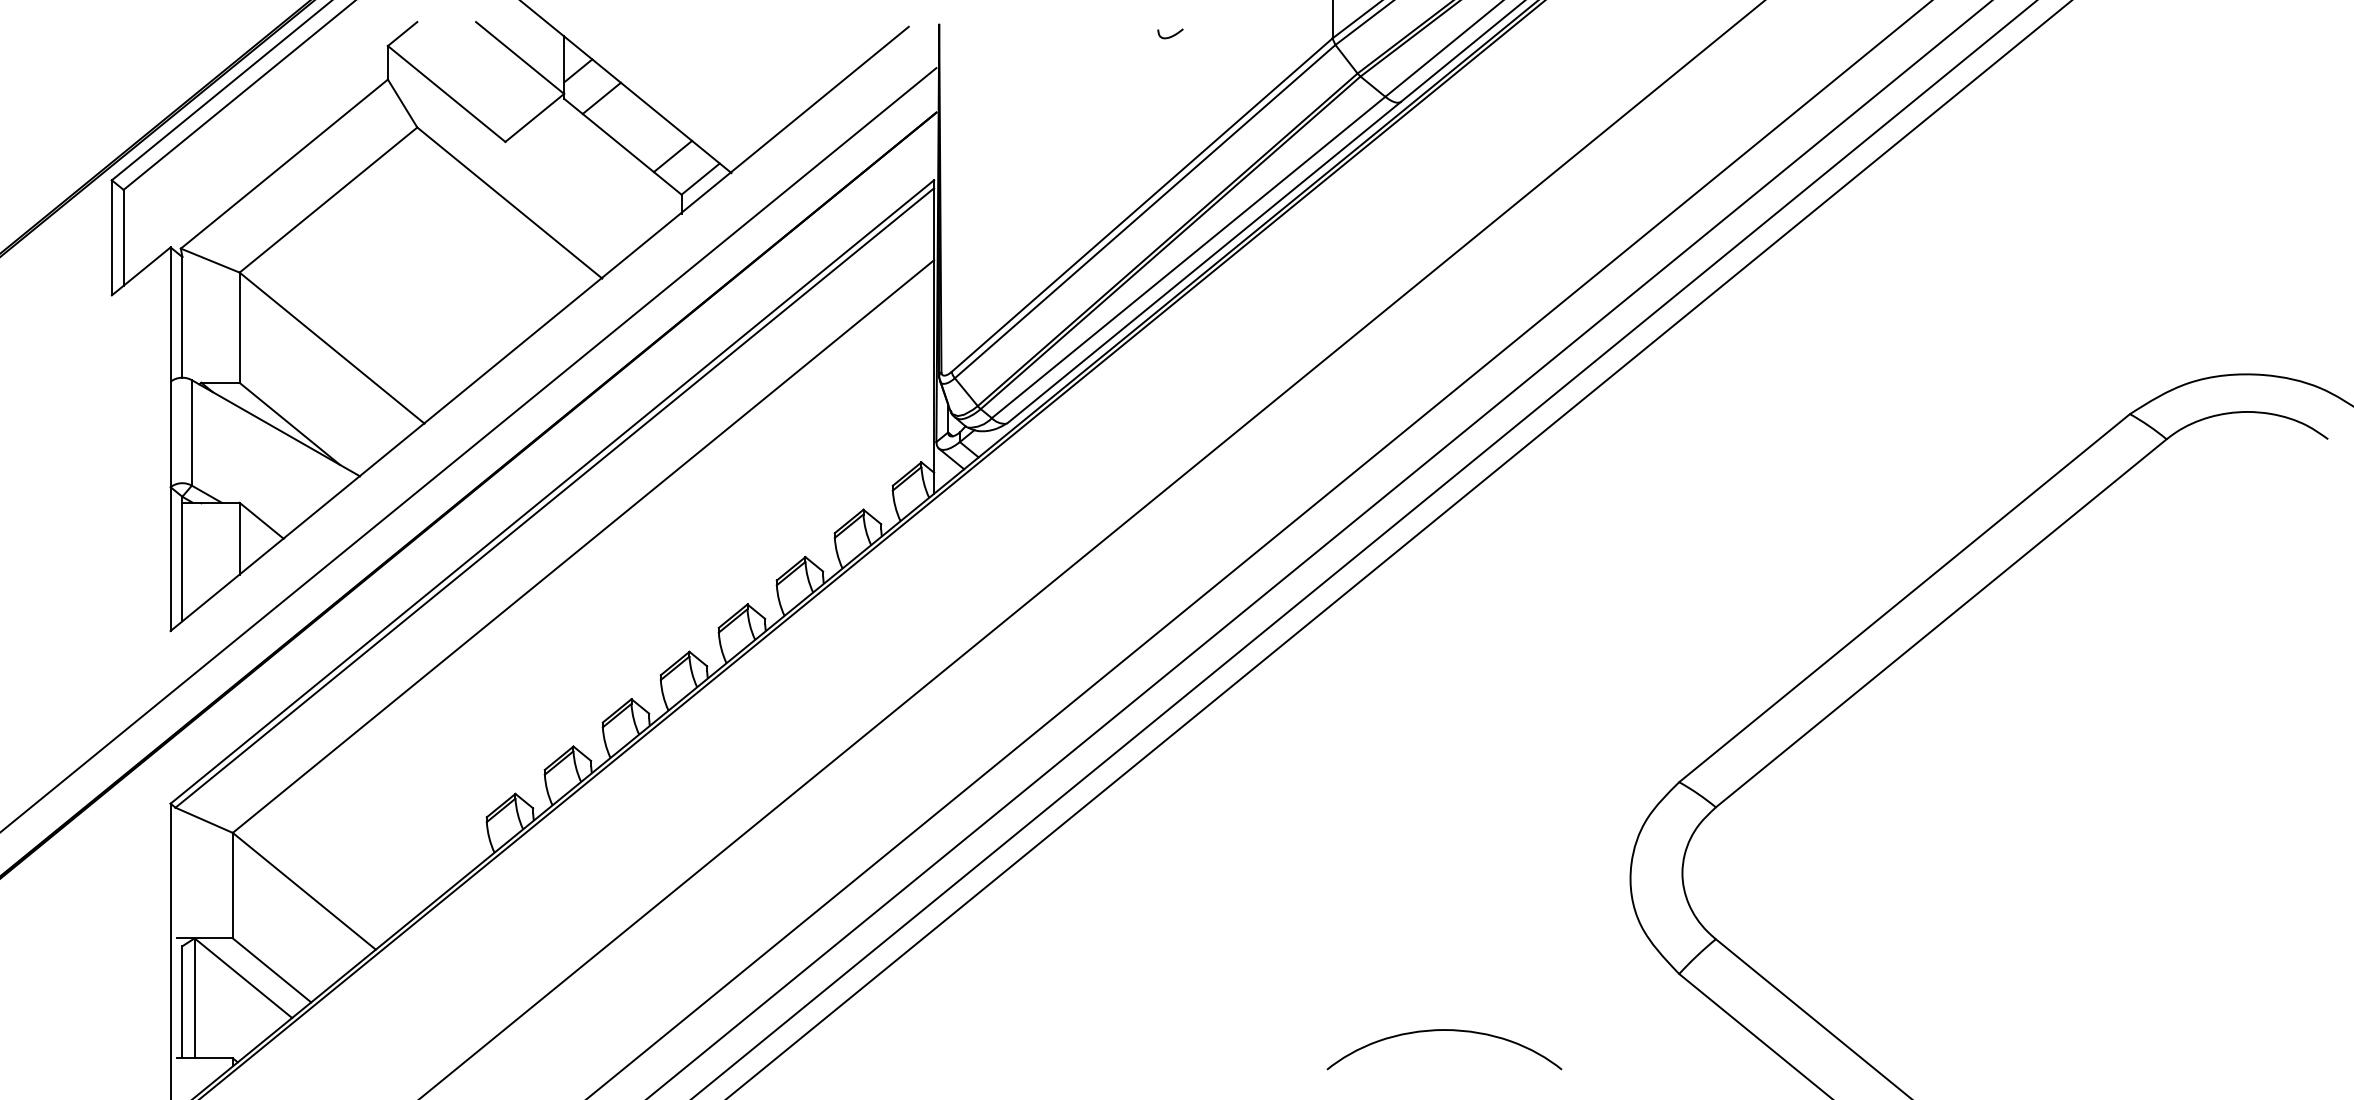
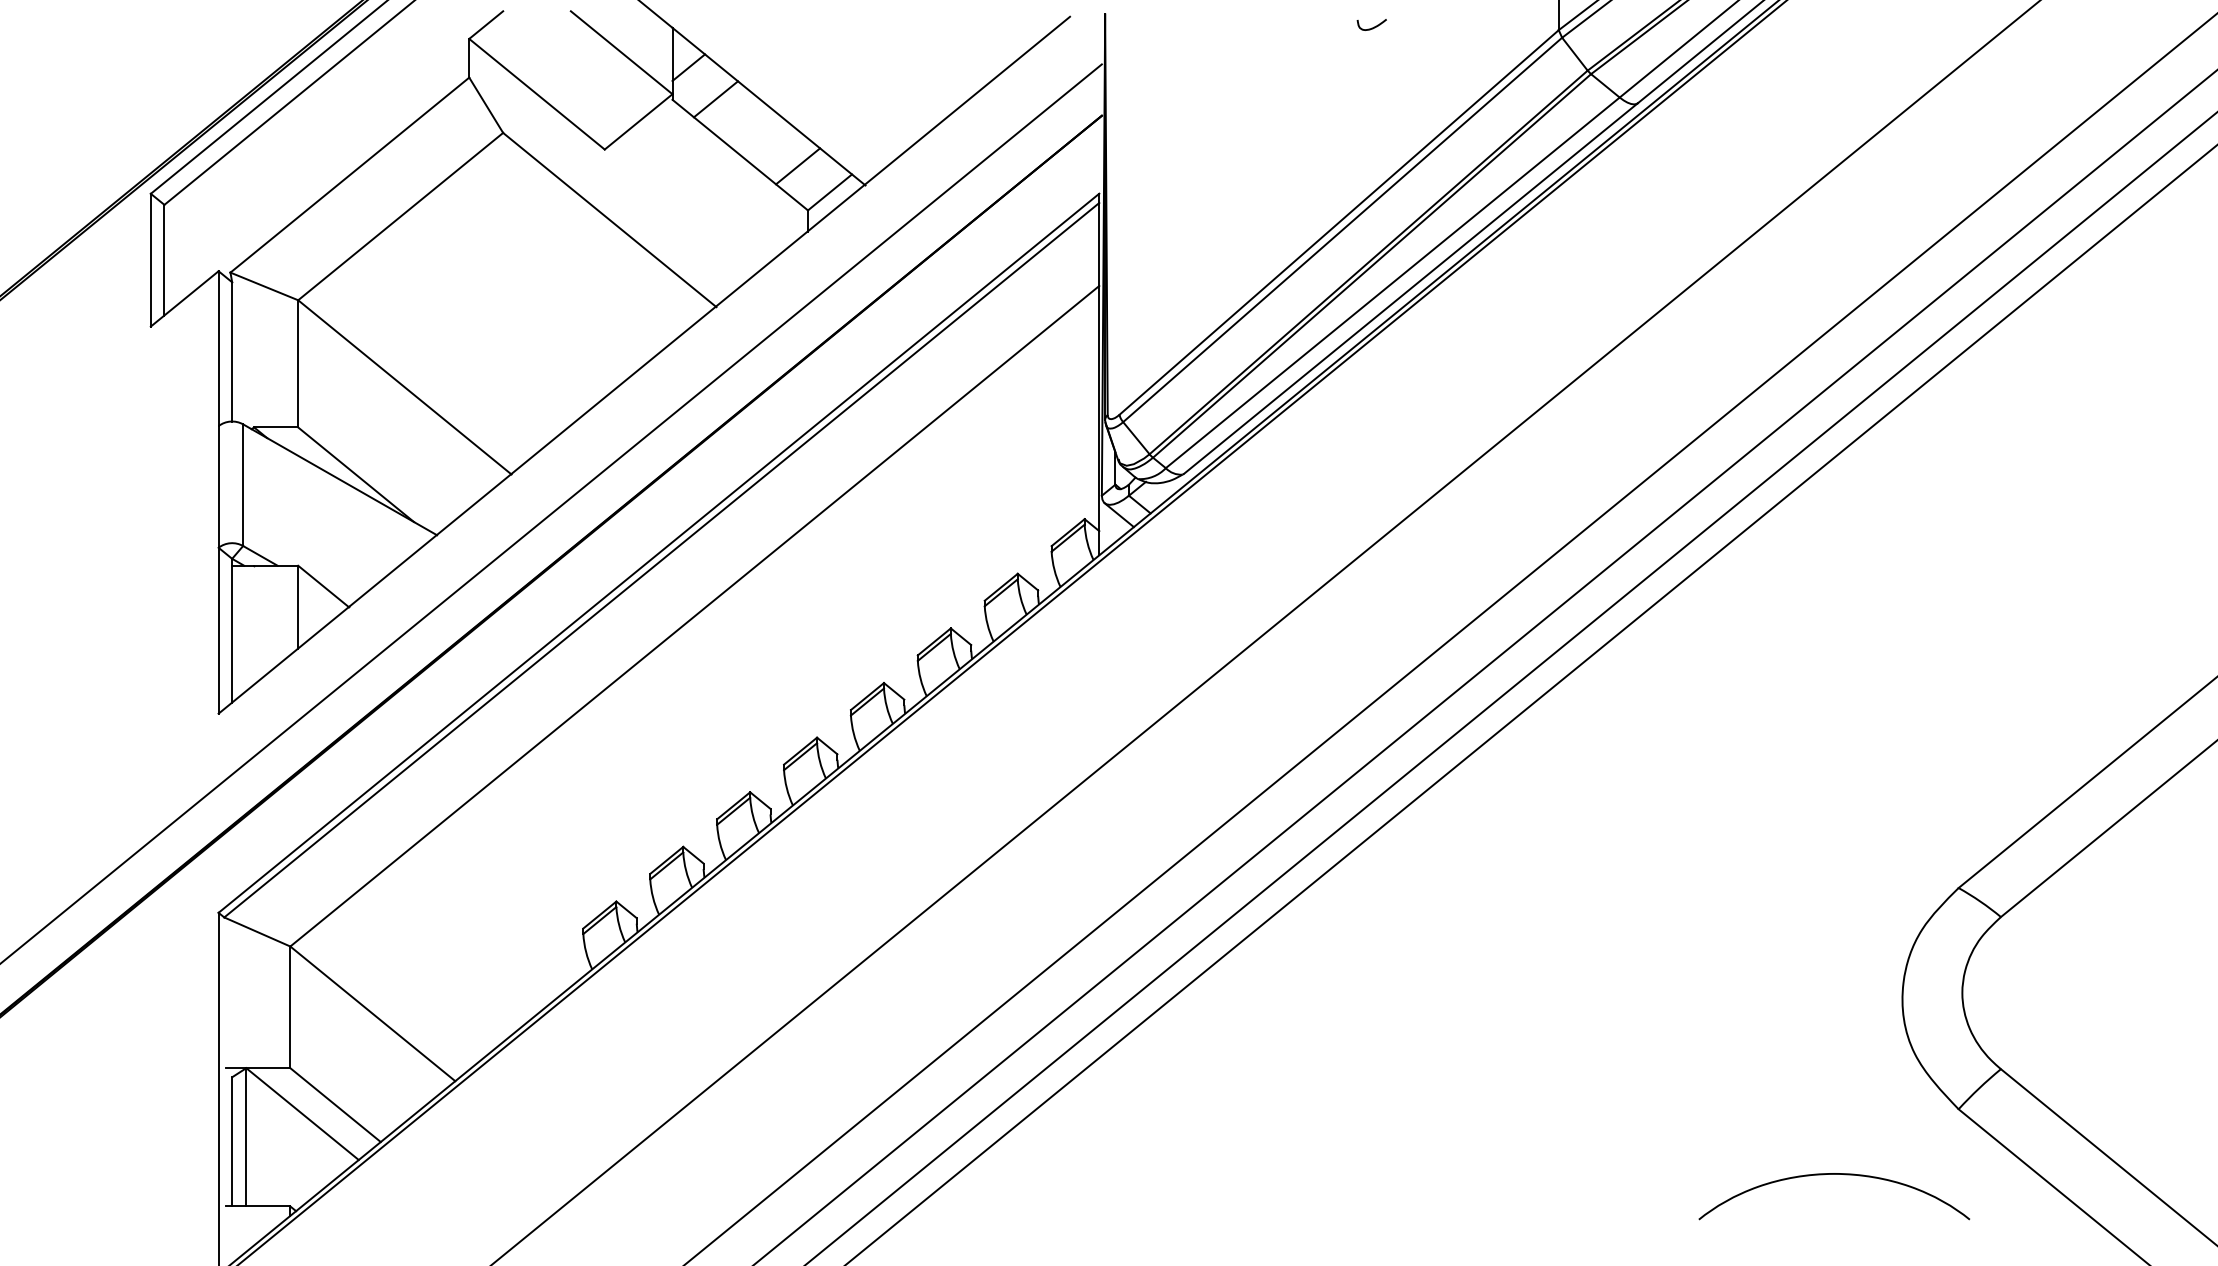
curve: (1444, 1030) -> (1834, 1174), moved

